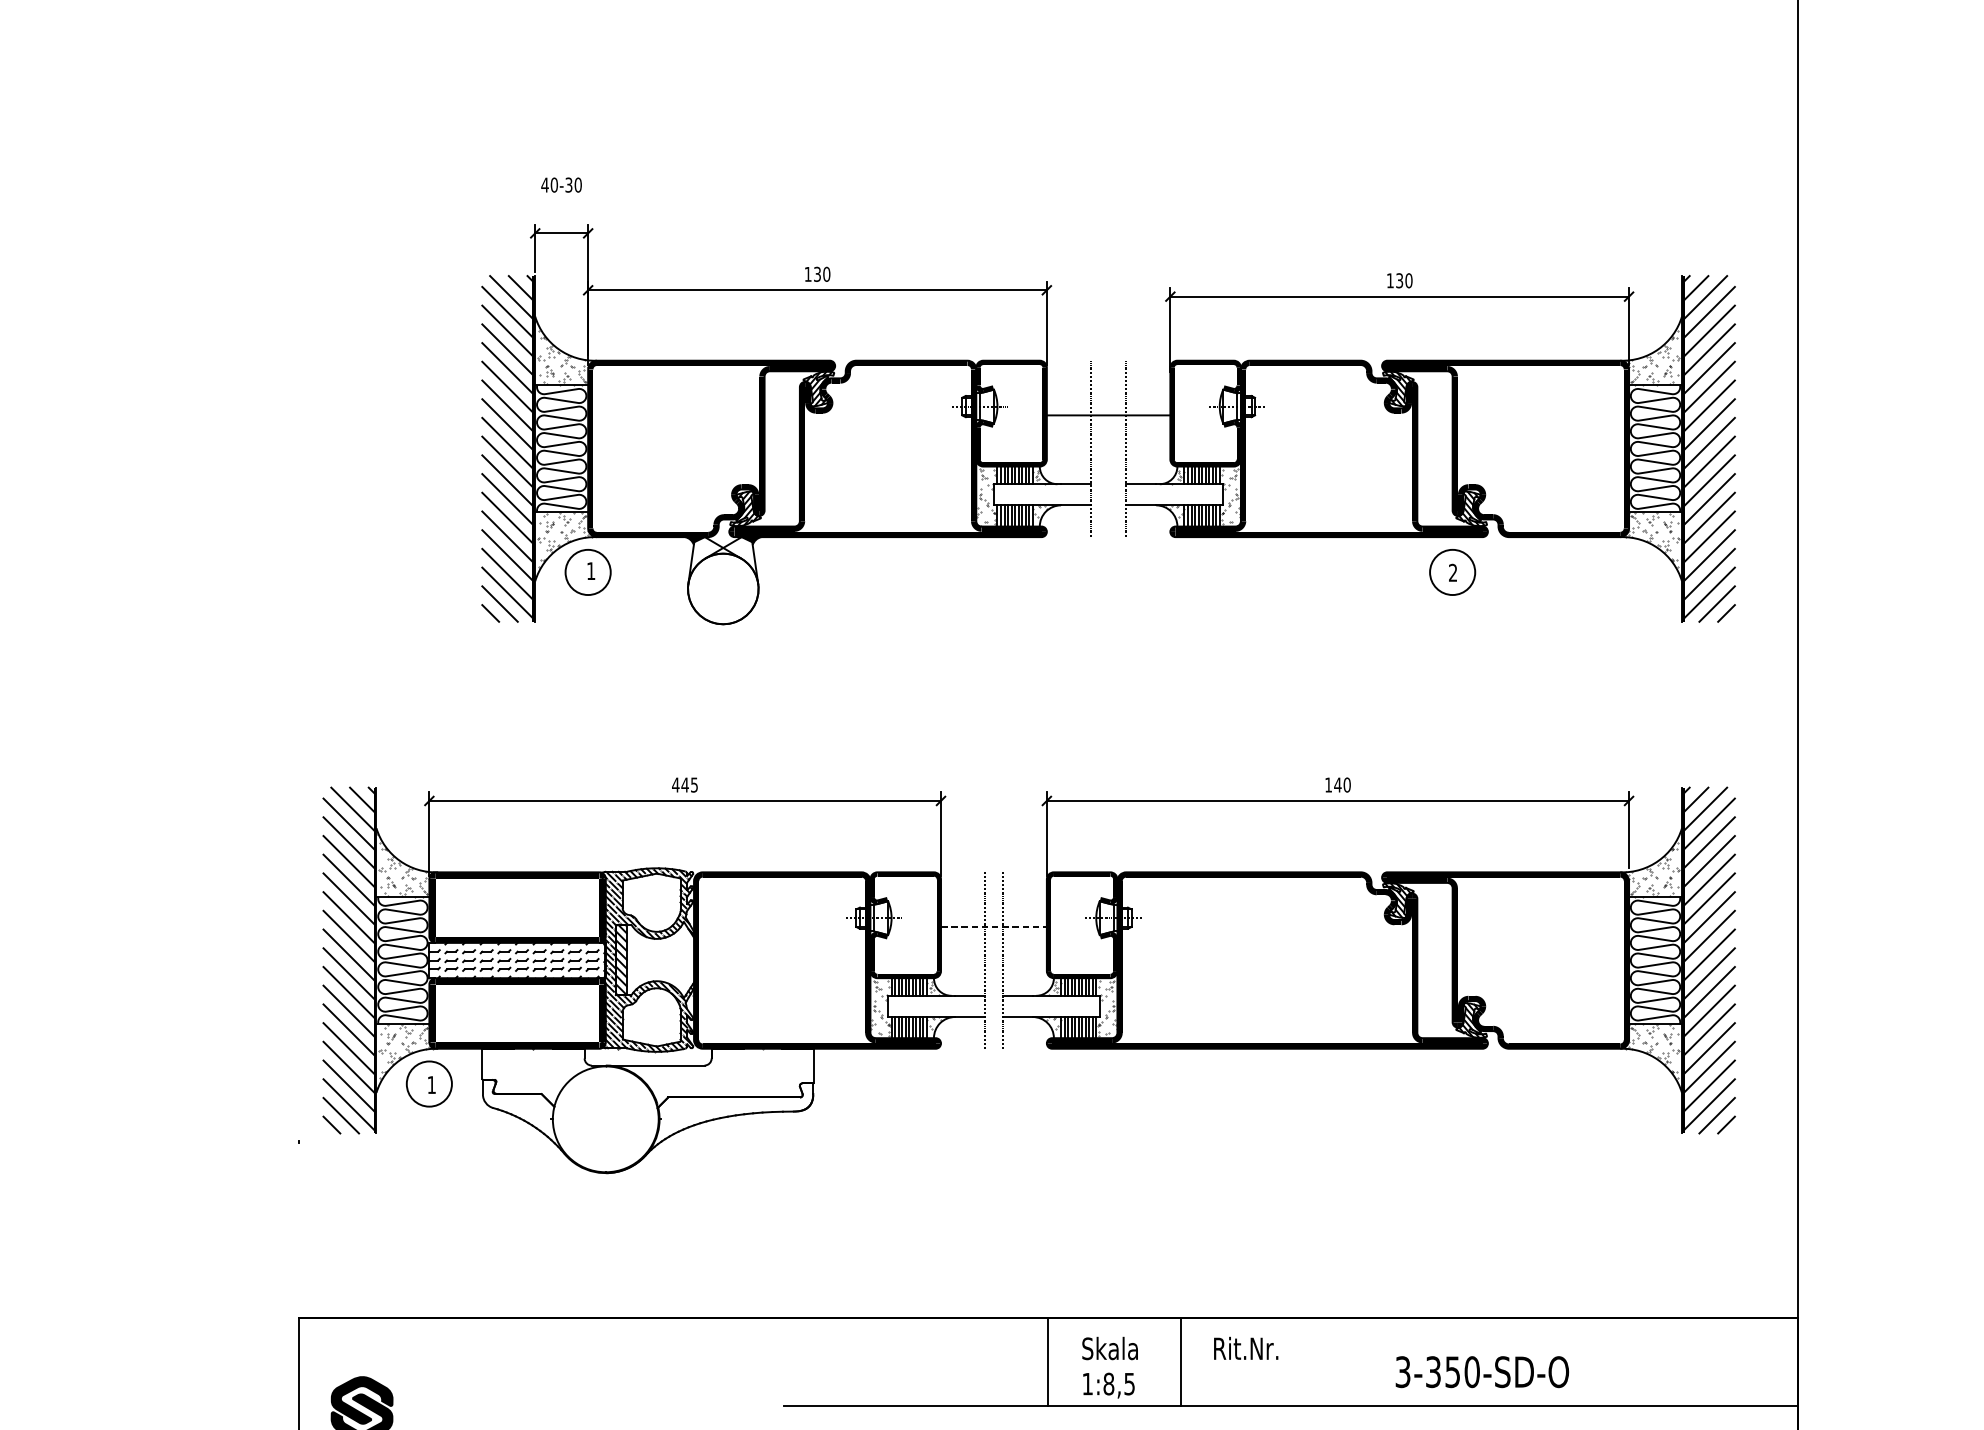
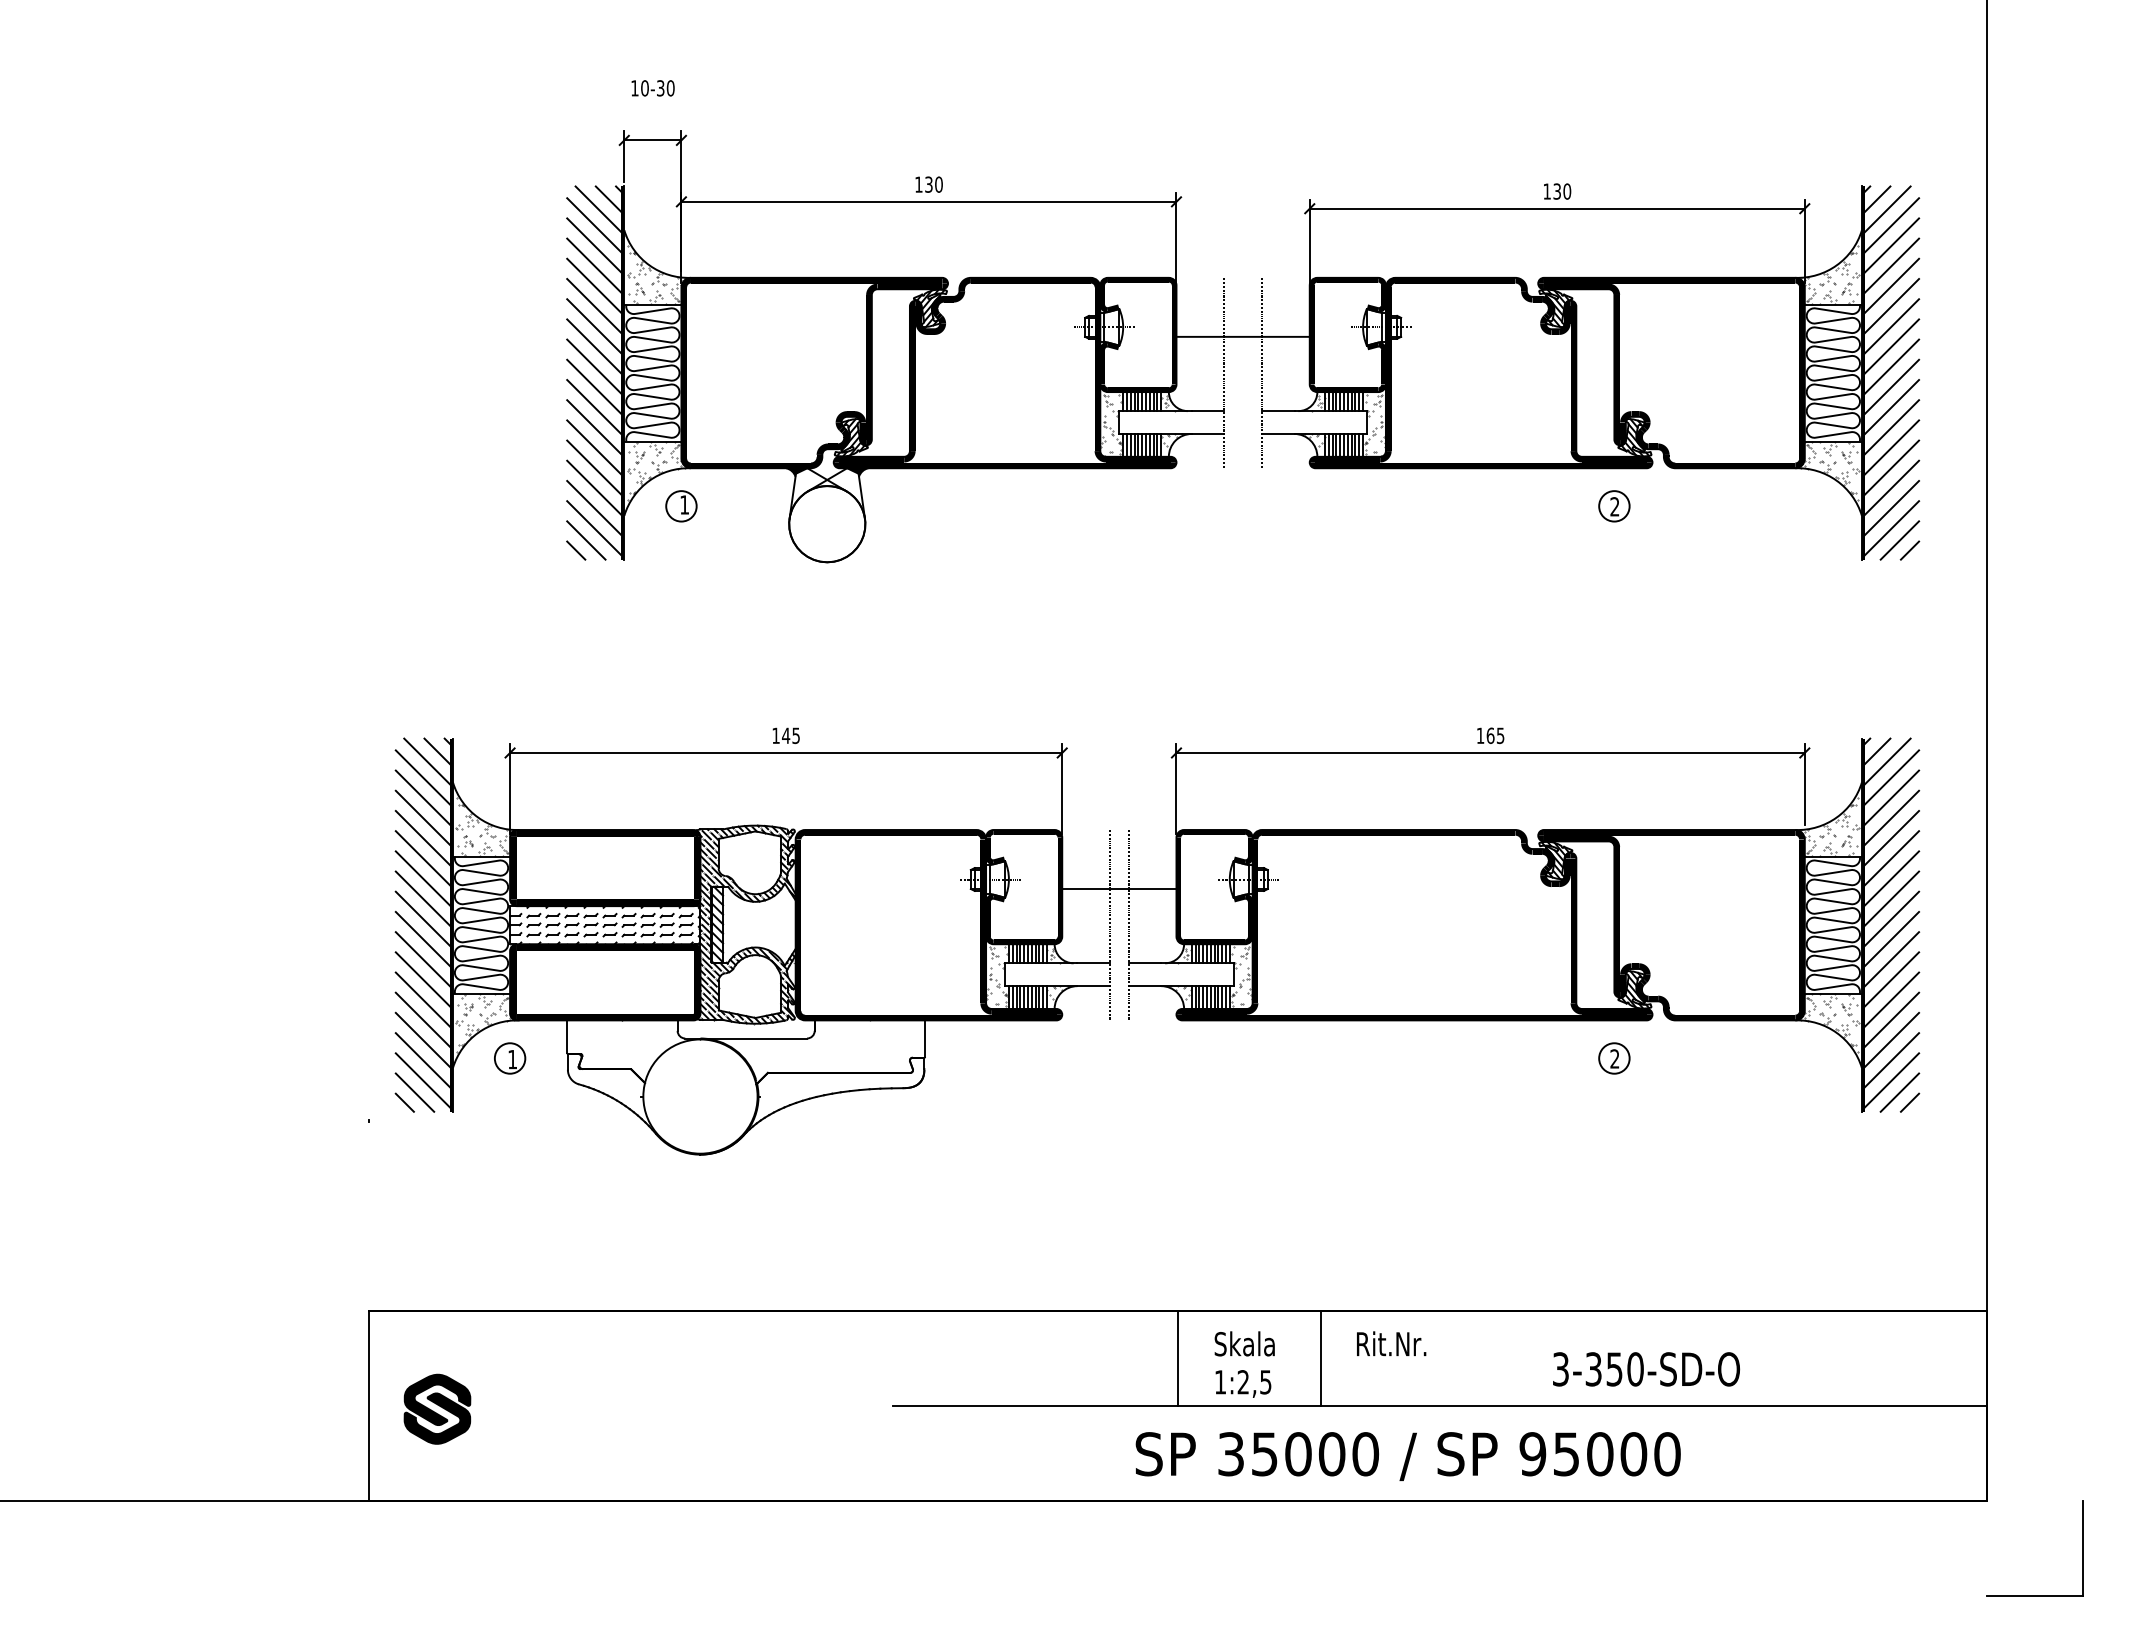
text: (544, 185) -> (634, 88), 40-30 -> 10-30
circle: (588, 572) -> (681, 506), size x0.62
circle: (1452, 572) -> (1614, 506), size x0.62
text: (675, 784) -> (775, 735), 445 -> 145
text: (1342, 784) -> (1495, 735), 140 -> 165
line: (994, 927) -> (1119, 889), dashed -> solid
circle: (428, 1084) -> (509, 1058), size x0.62
part: (1452, 1084) -> (1614, 1058), added
text: (1108, 1384) -> (1243, 1382), 1:8,5 -> 1:2,5

